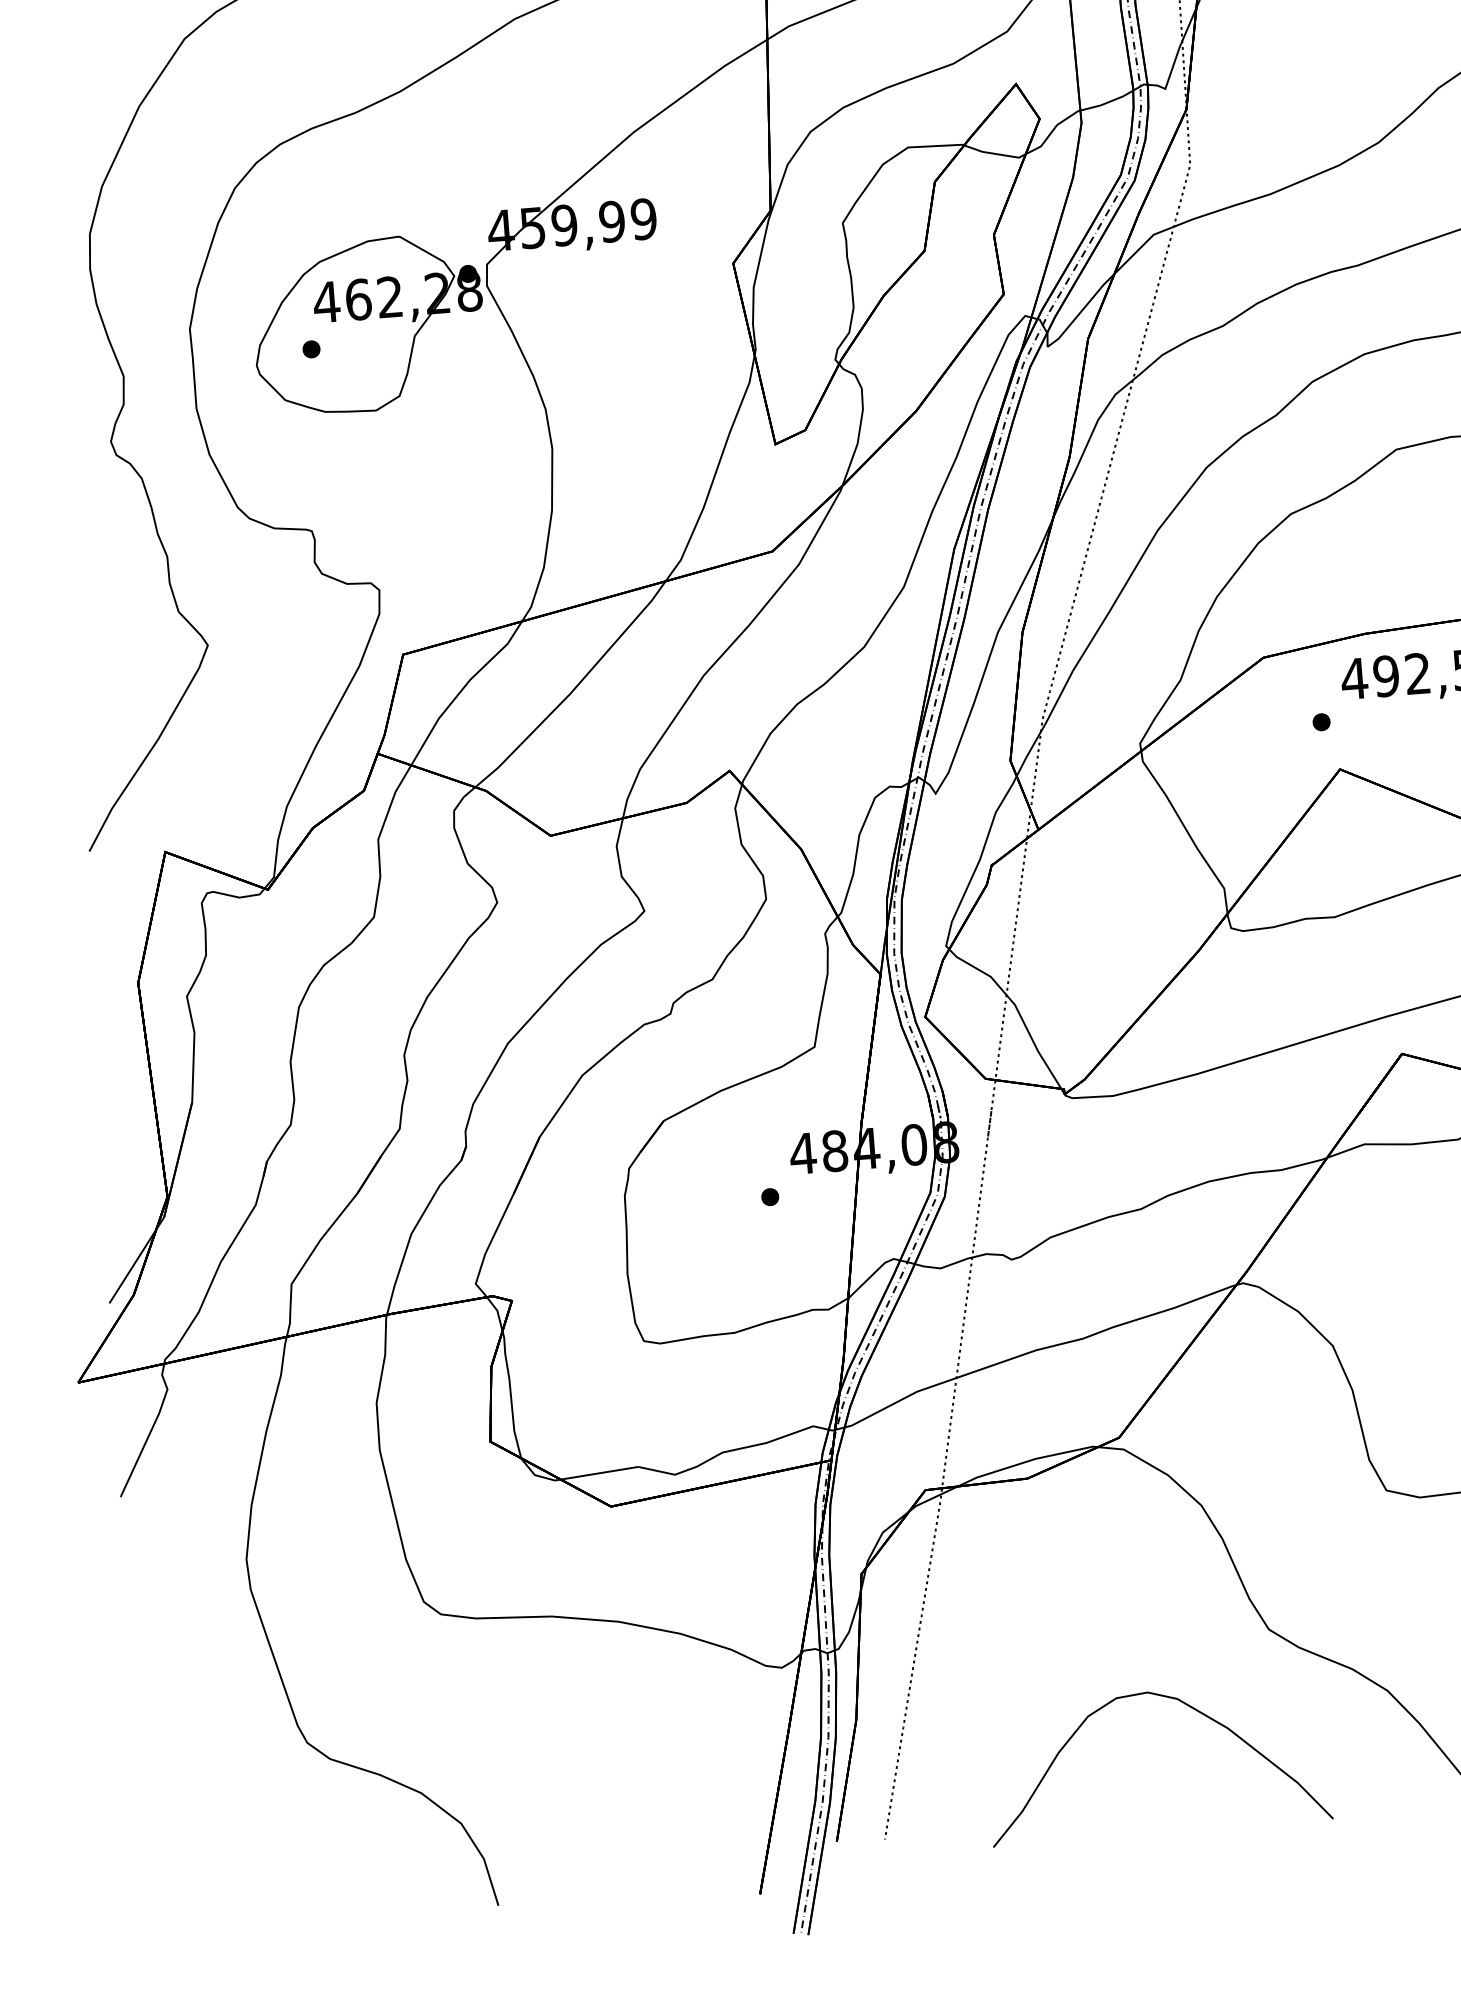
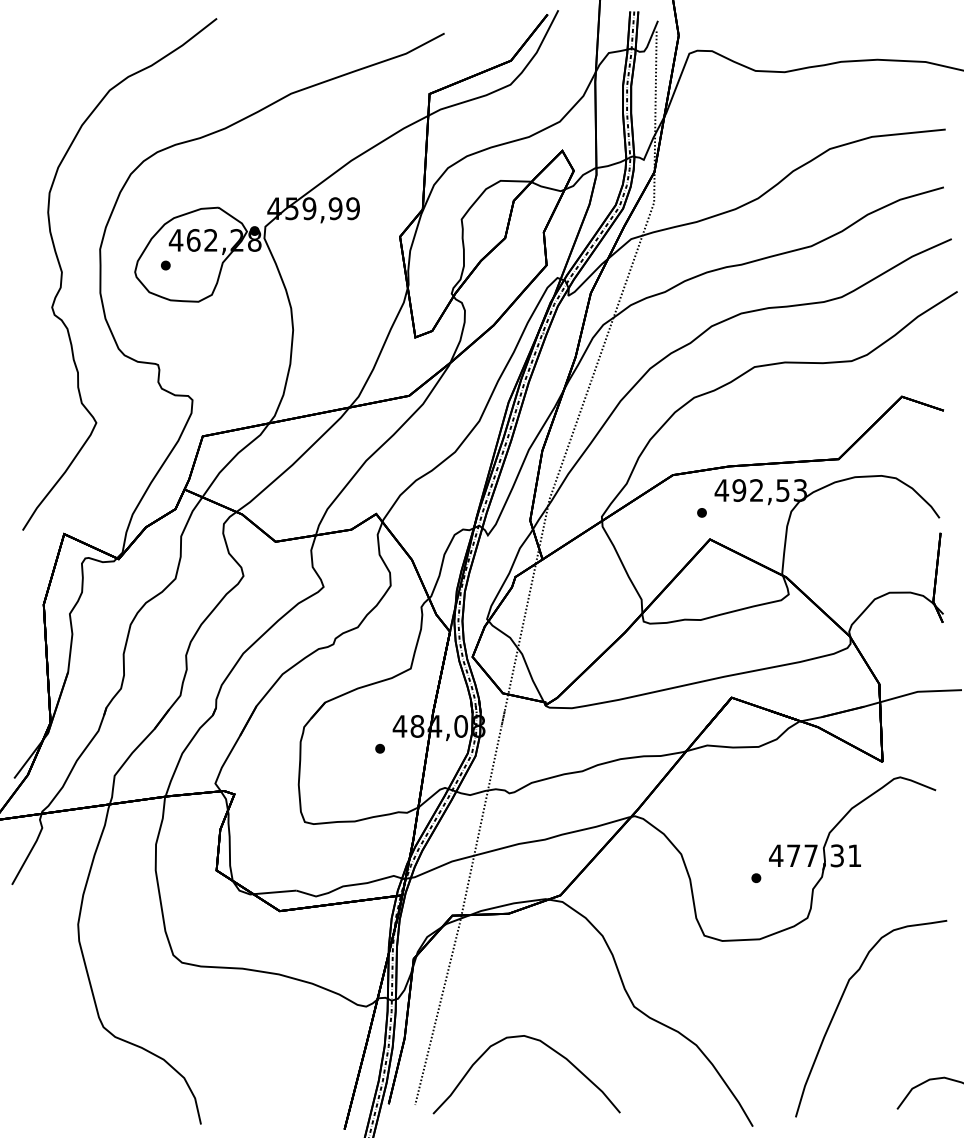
curve: (1189, 1708) -> (546, 1046), moved

